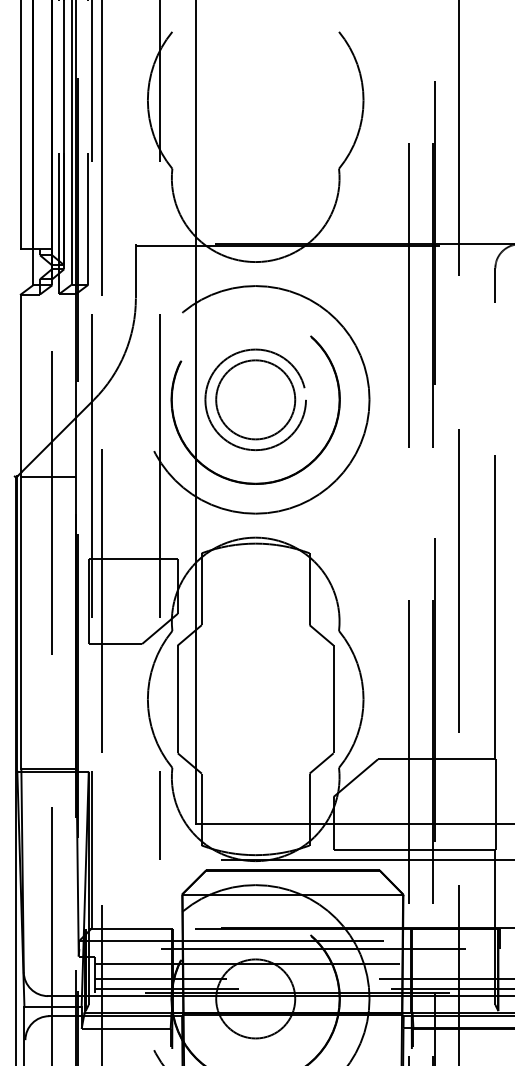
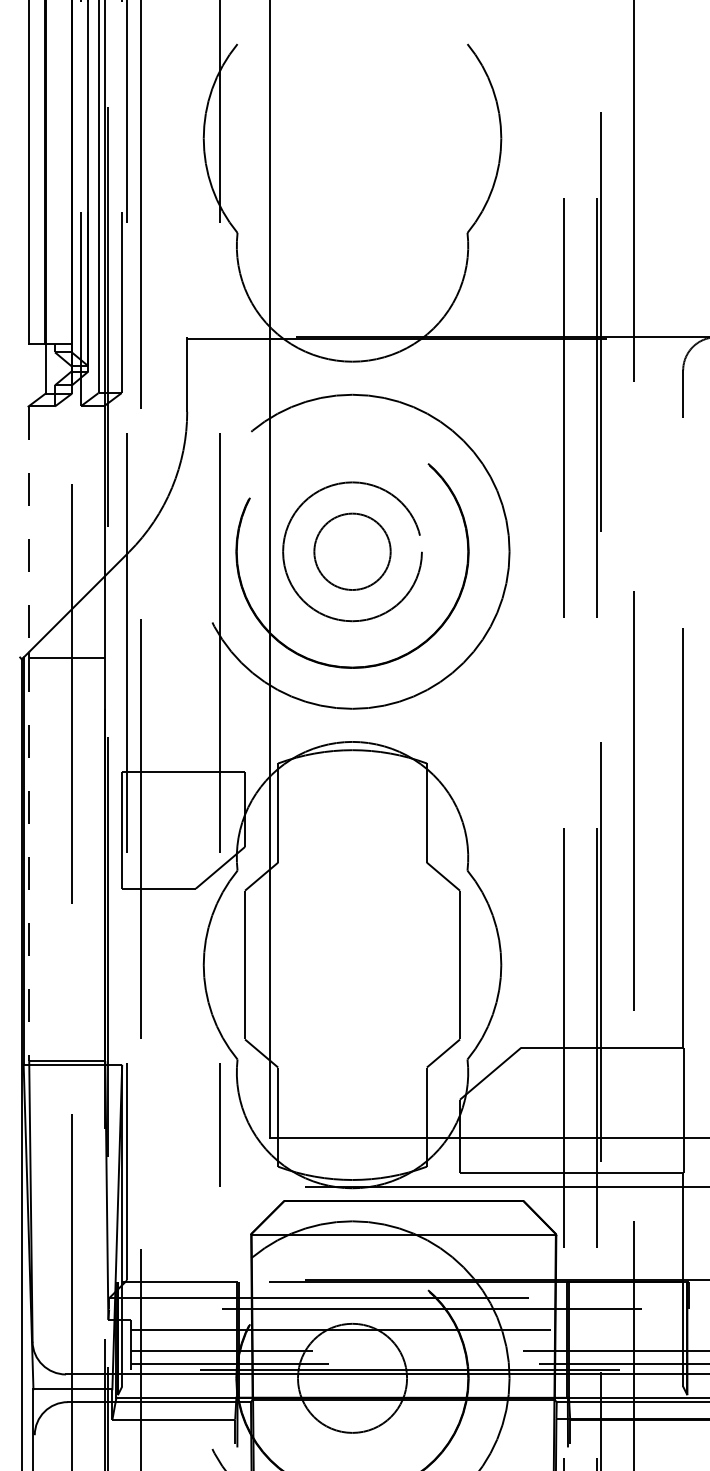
line: (20, 384) -> (28, 530), solid -> dashed
circle: (255, 399) -> (352, 551), size x0.7
line: (21, 623) -> (29, 860), solid -> dashed

